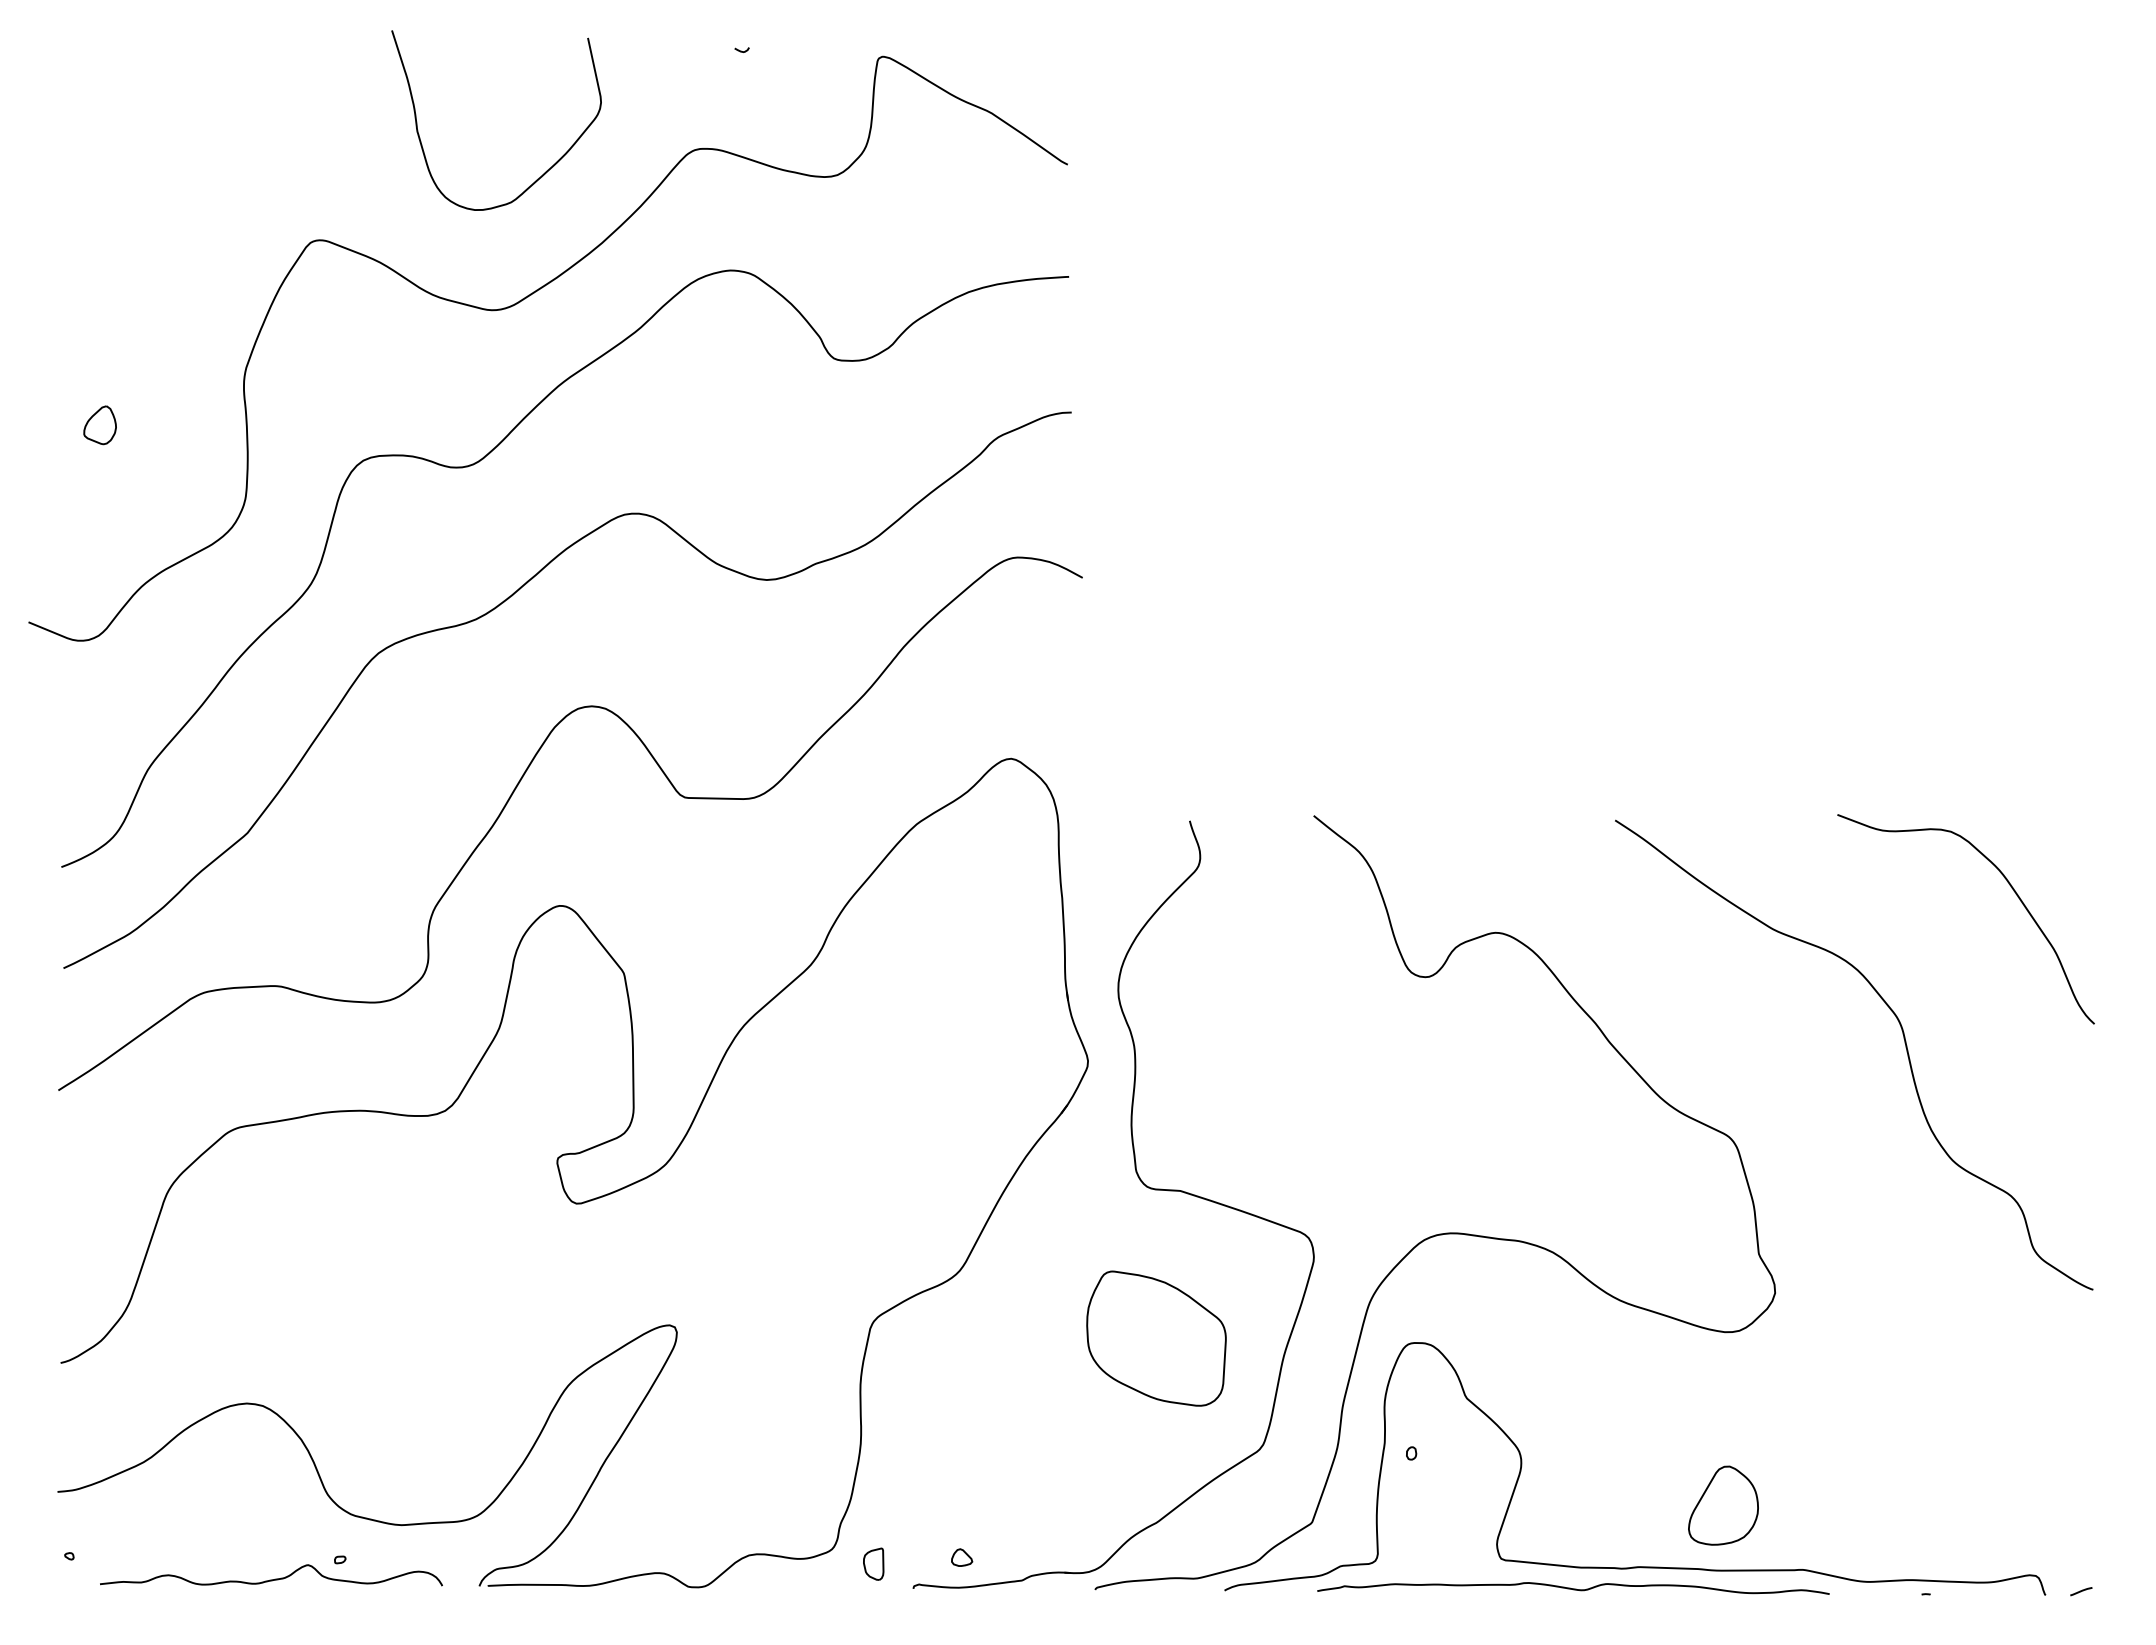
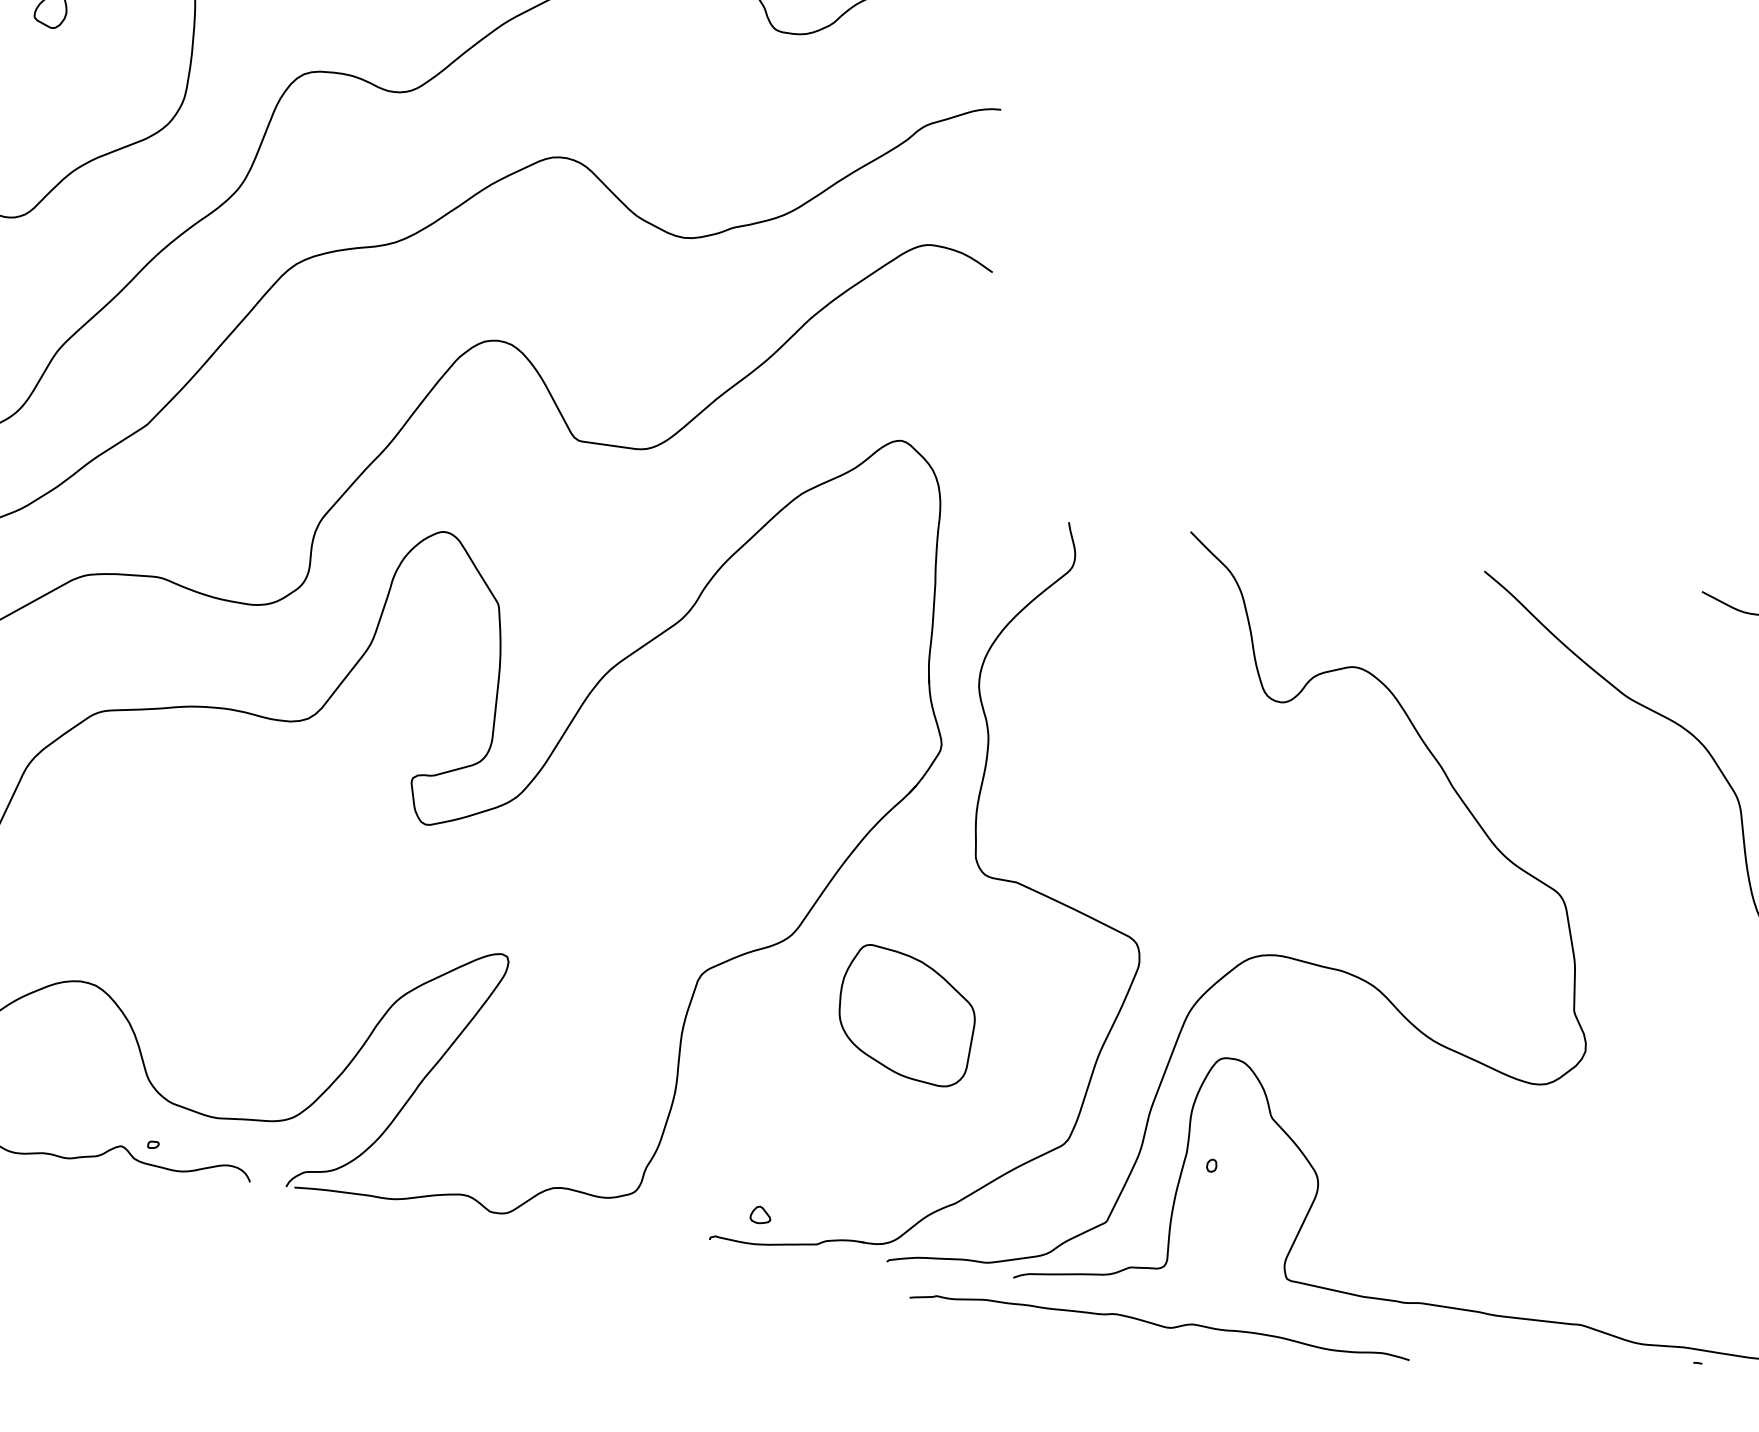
part: (1156, 1338) -> (906, 1015), moved
part: (1723, 1505) -> (1510, 1252), removed
part: (873, 1563) -> (673, 1210), removed
curve: (1573, 1588) -> (1160, 1324), moved

